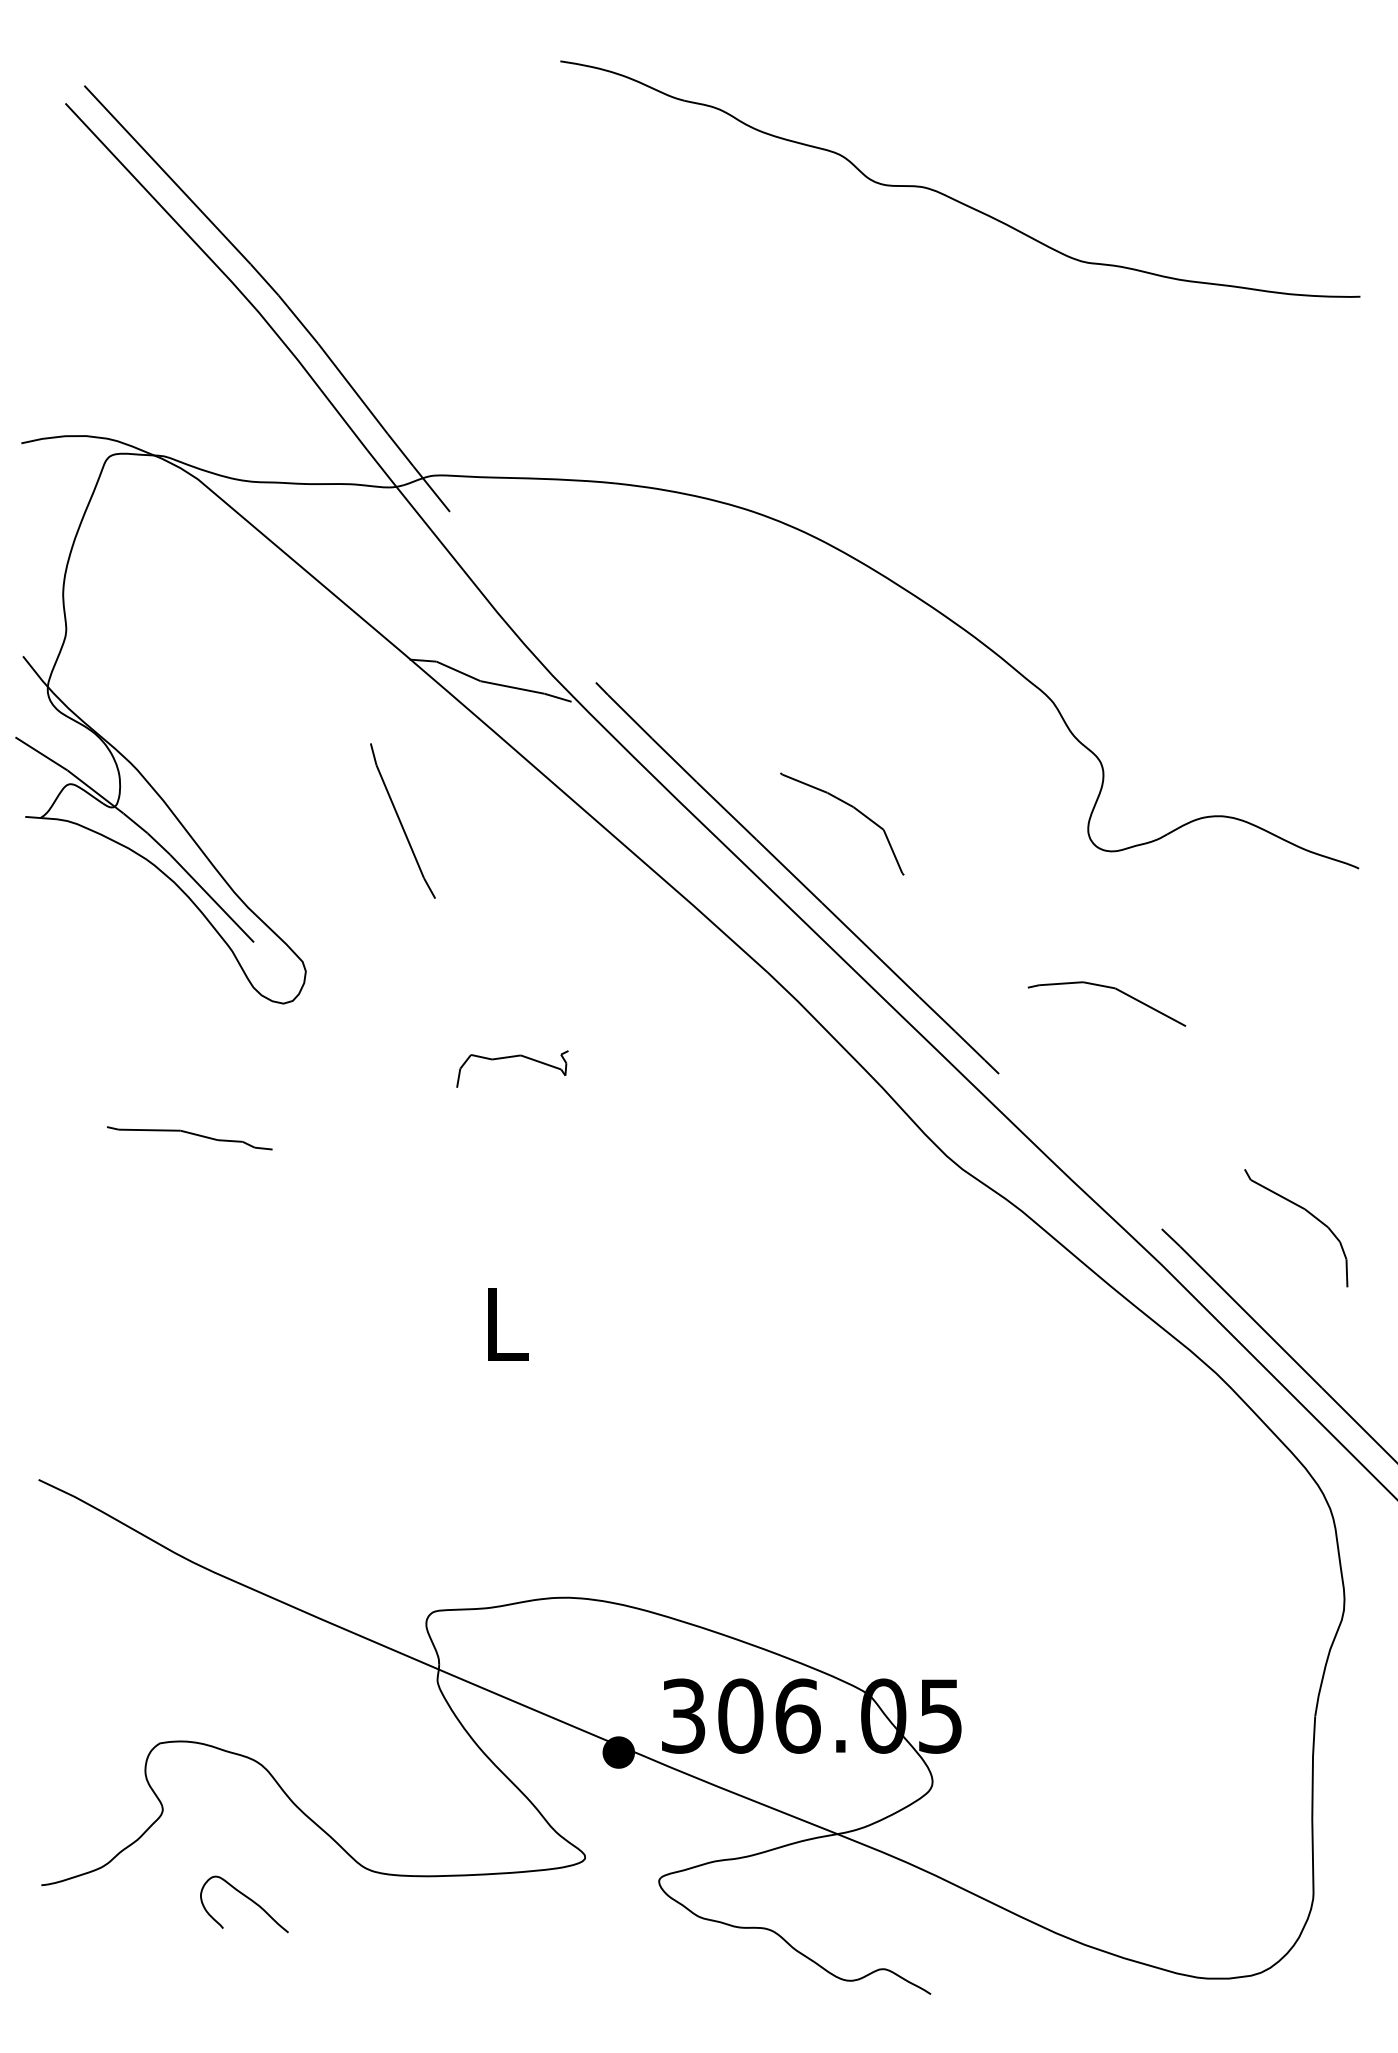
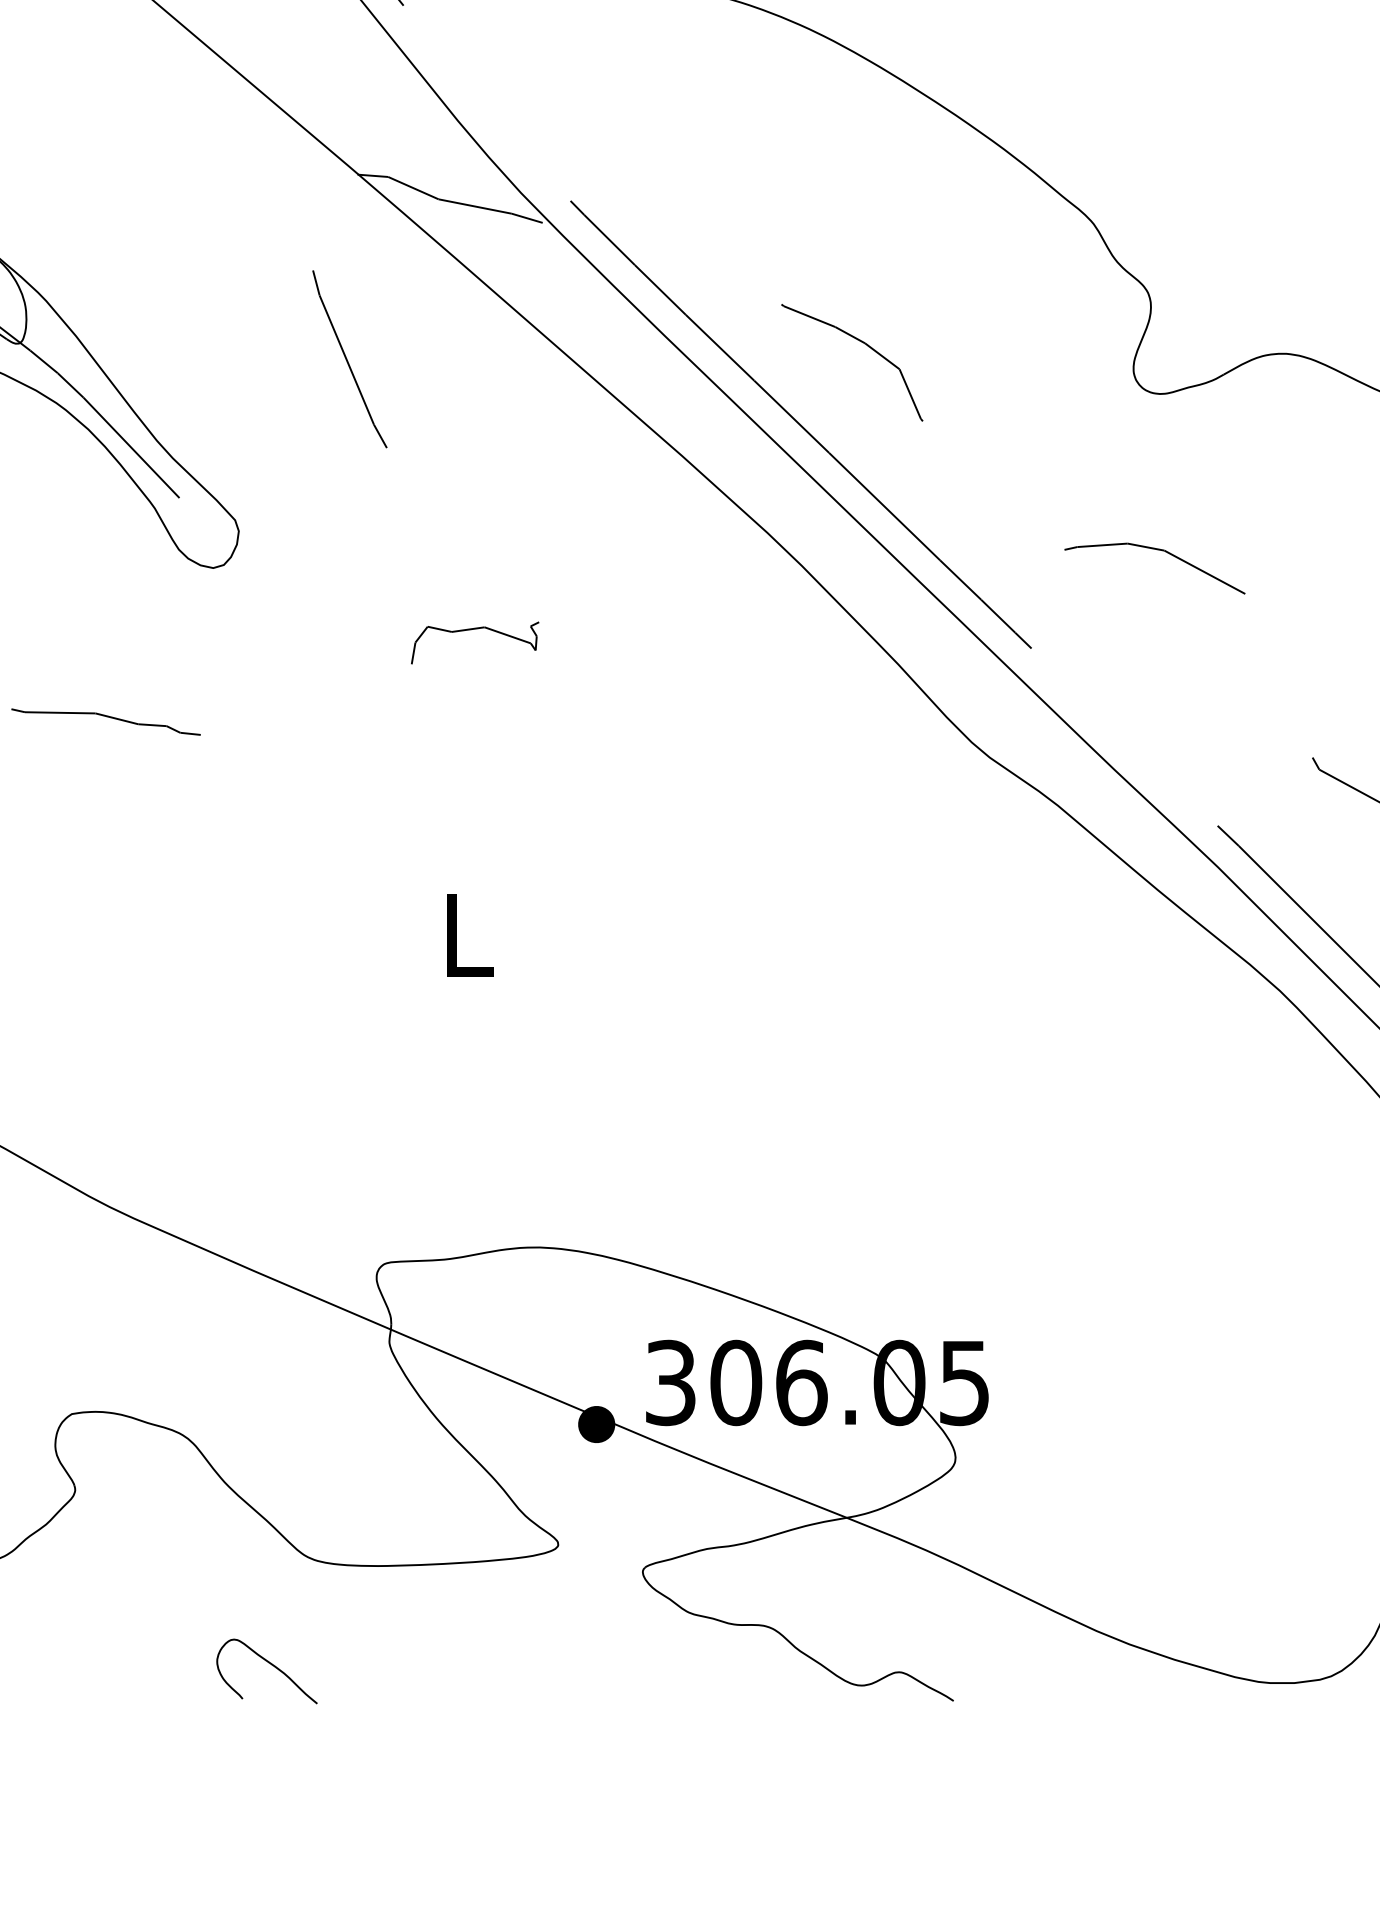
curve: (248, 1899) -> (271, 1665), moved

